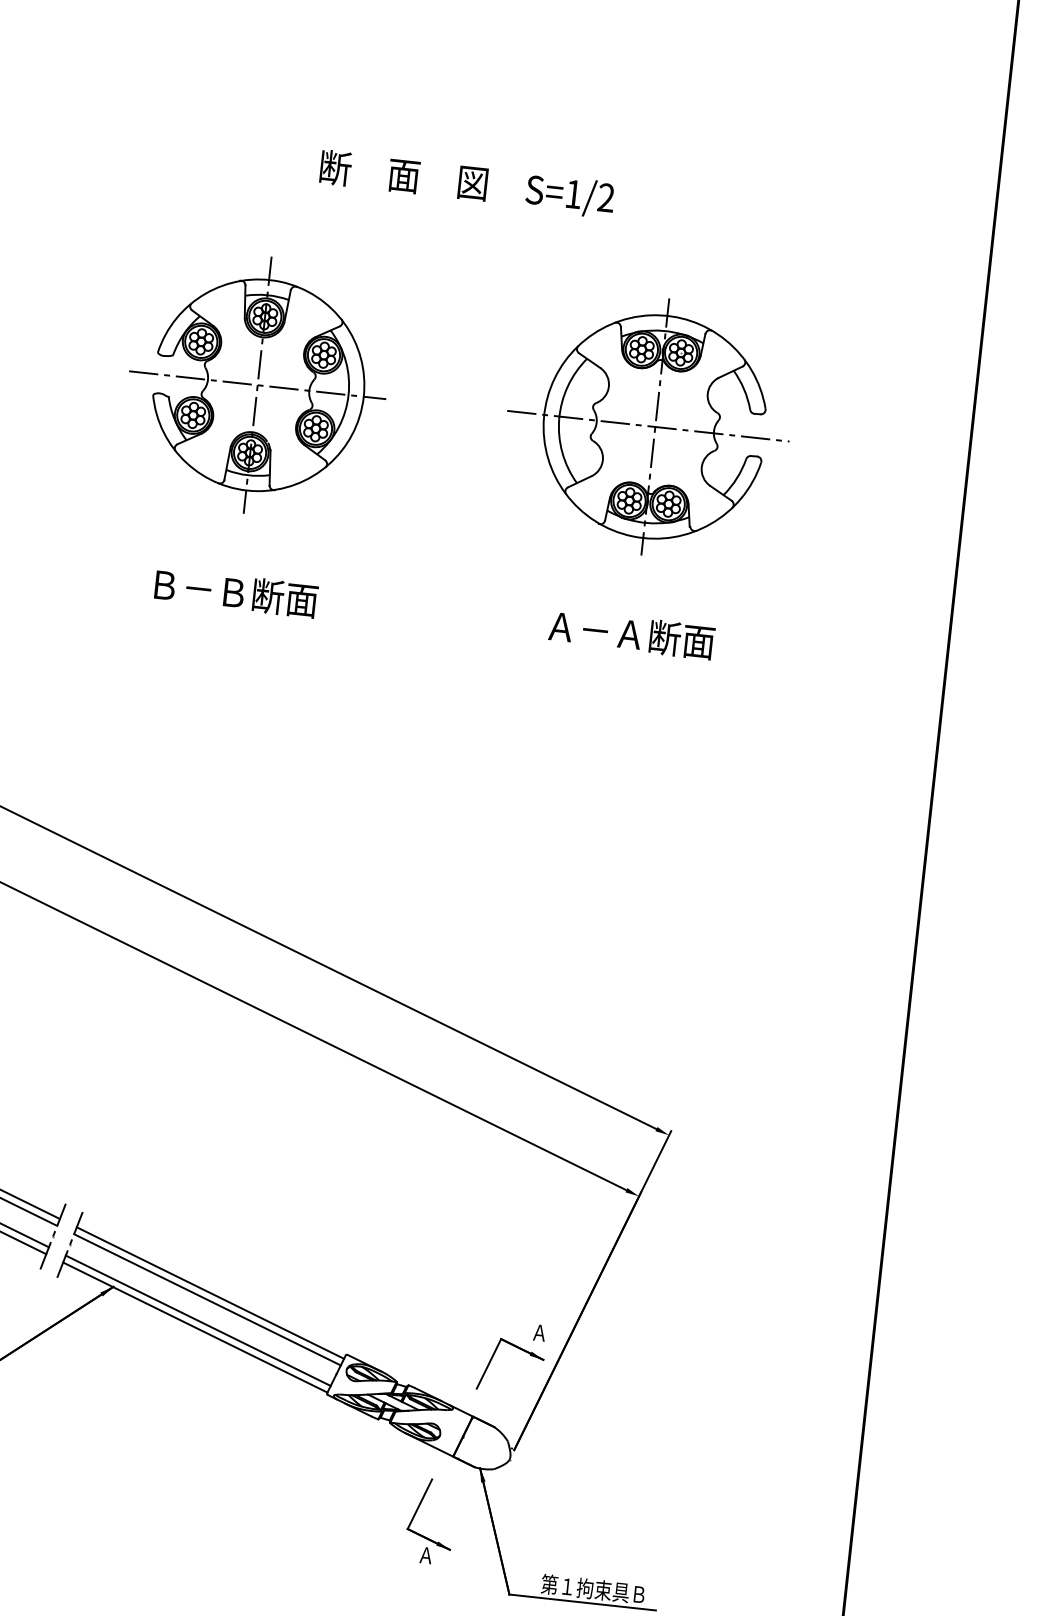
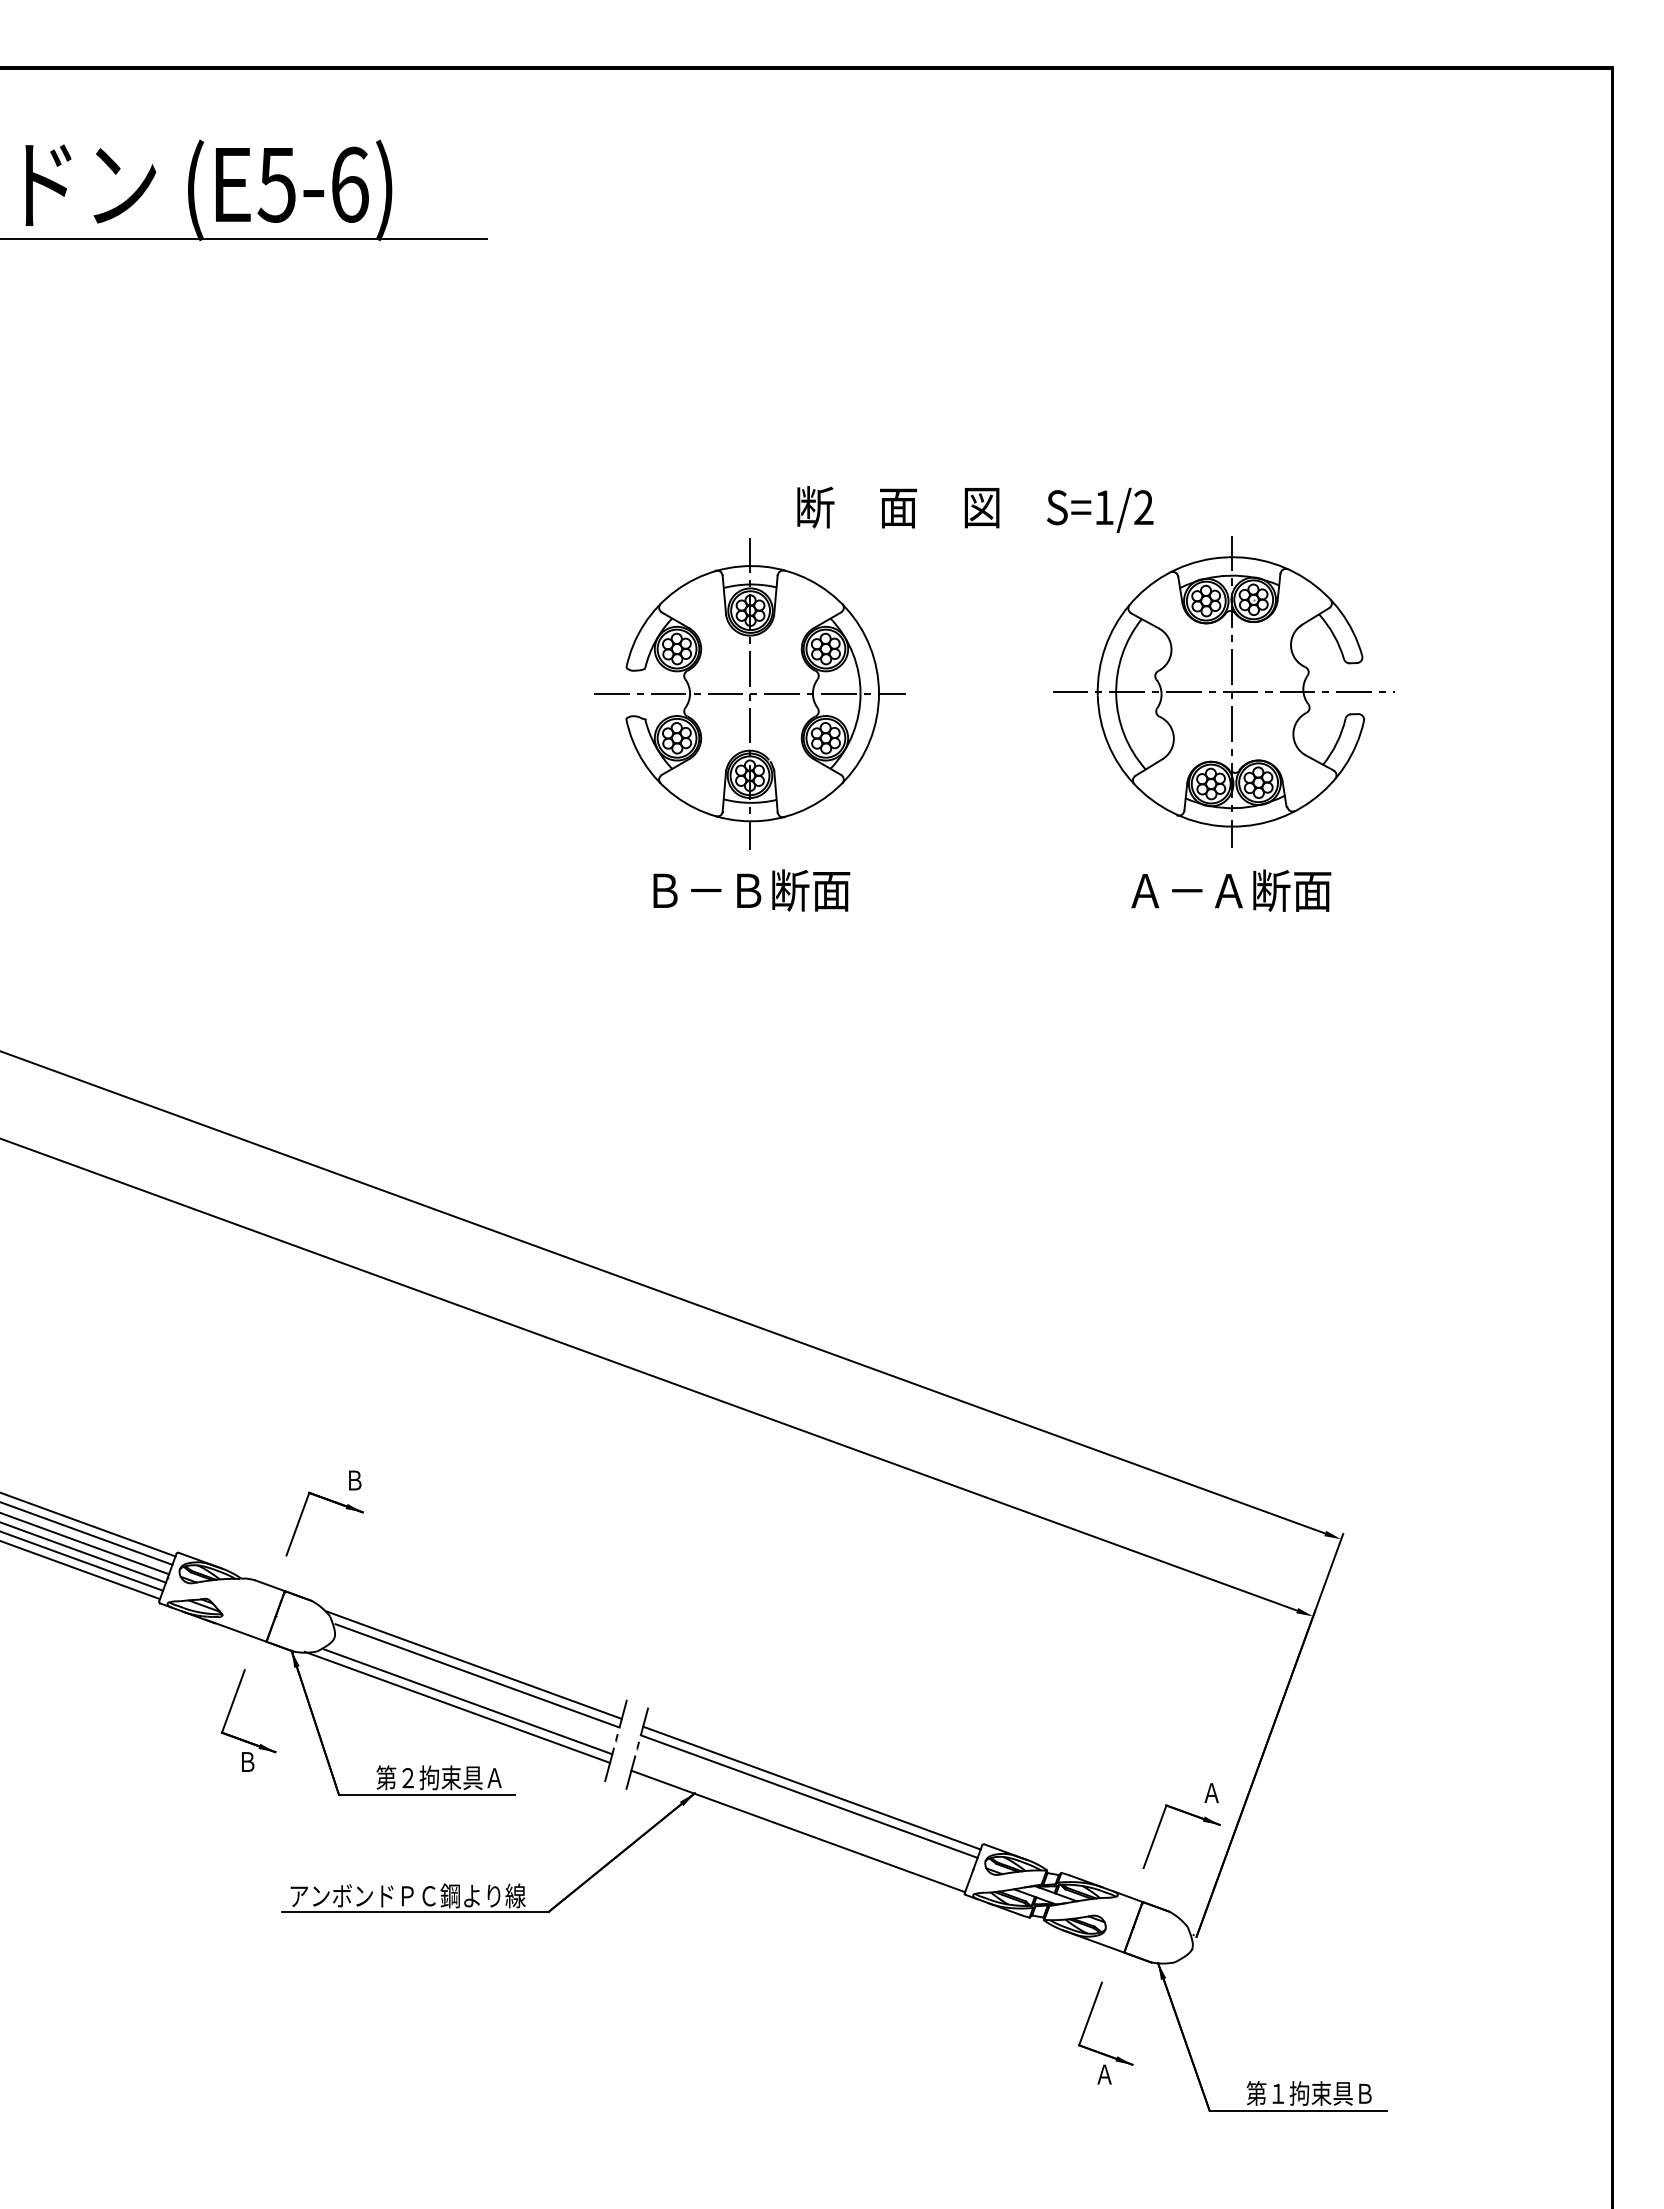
text: (467, 184) -> (975, 509), moved
text: (236, 592) -> (751, 890), moved
text: (632, 634) -> (1231, 890), moved
line: (197, 1320) -> (800, 1822), removed

